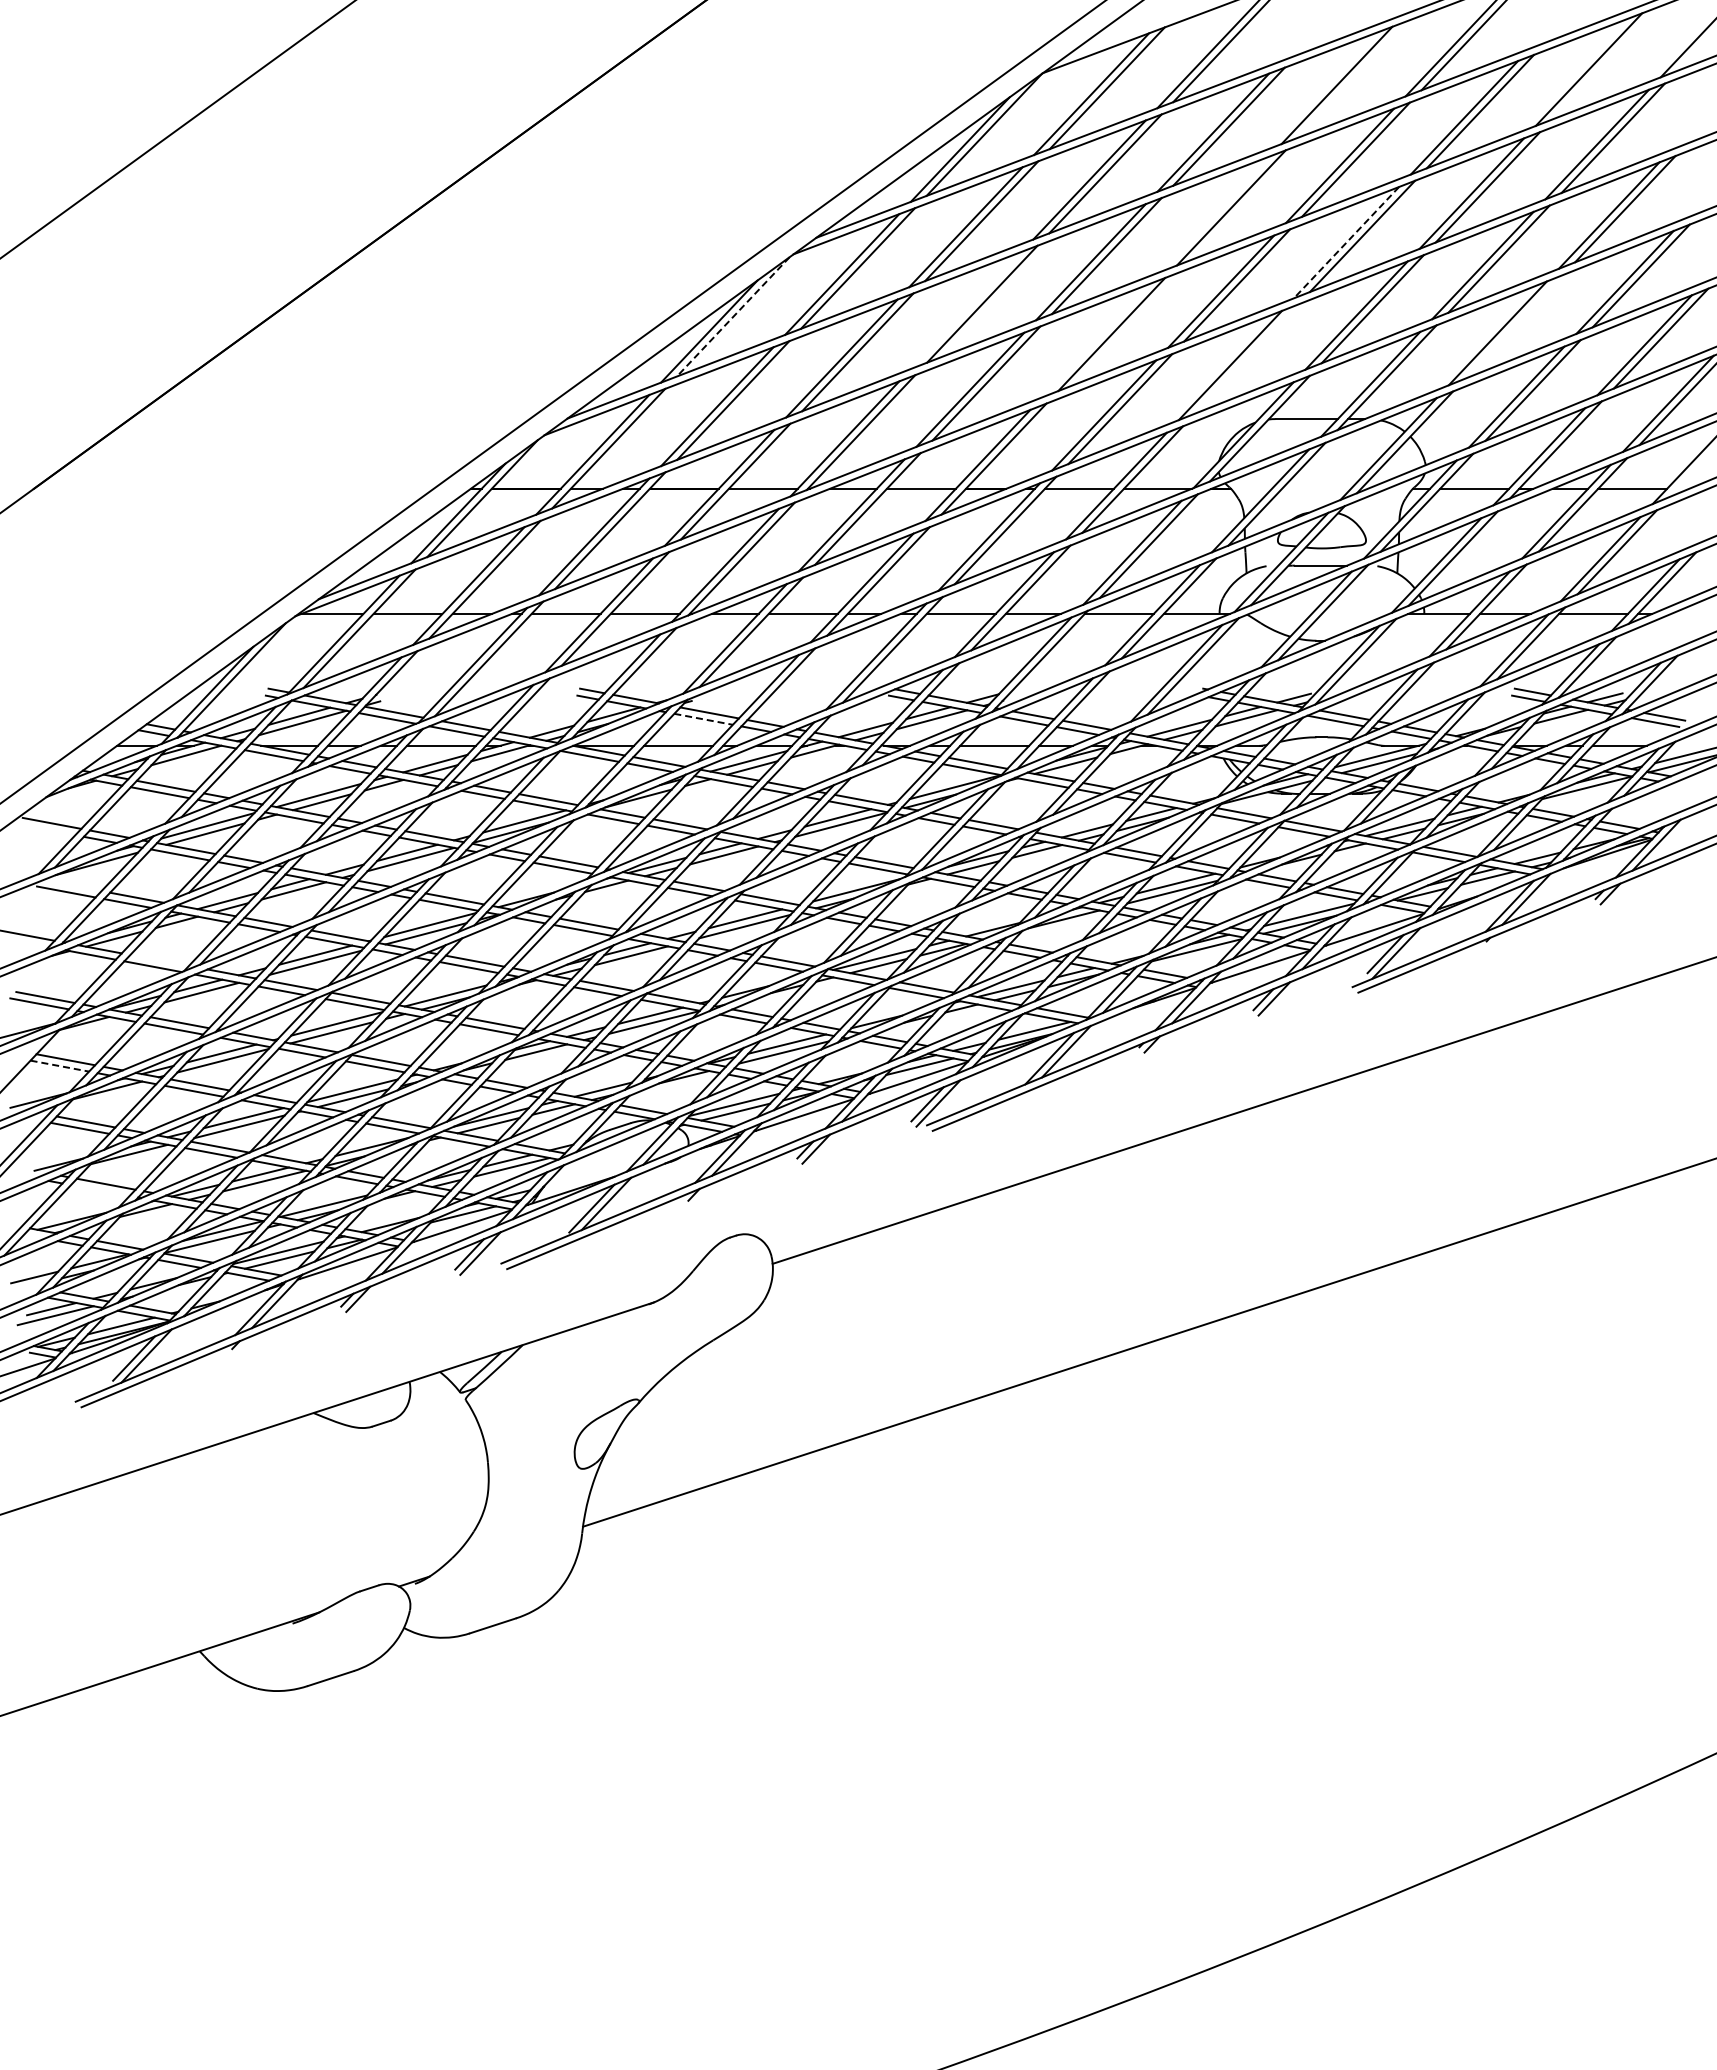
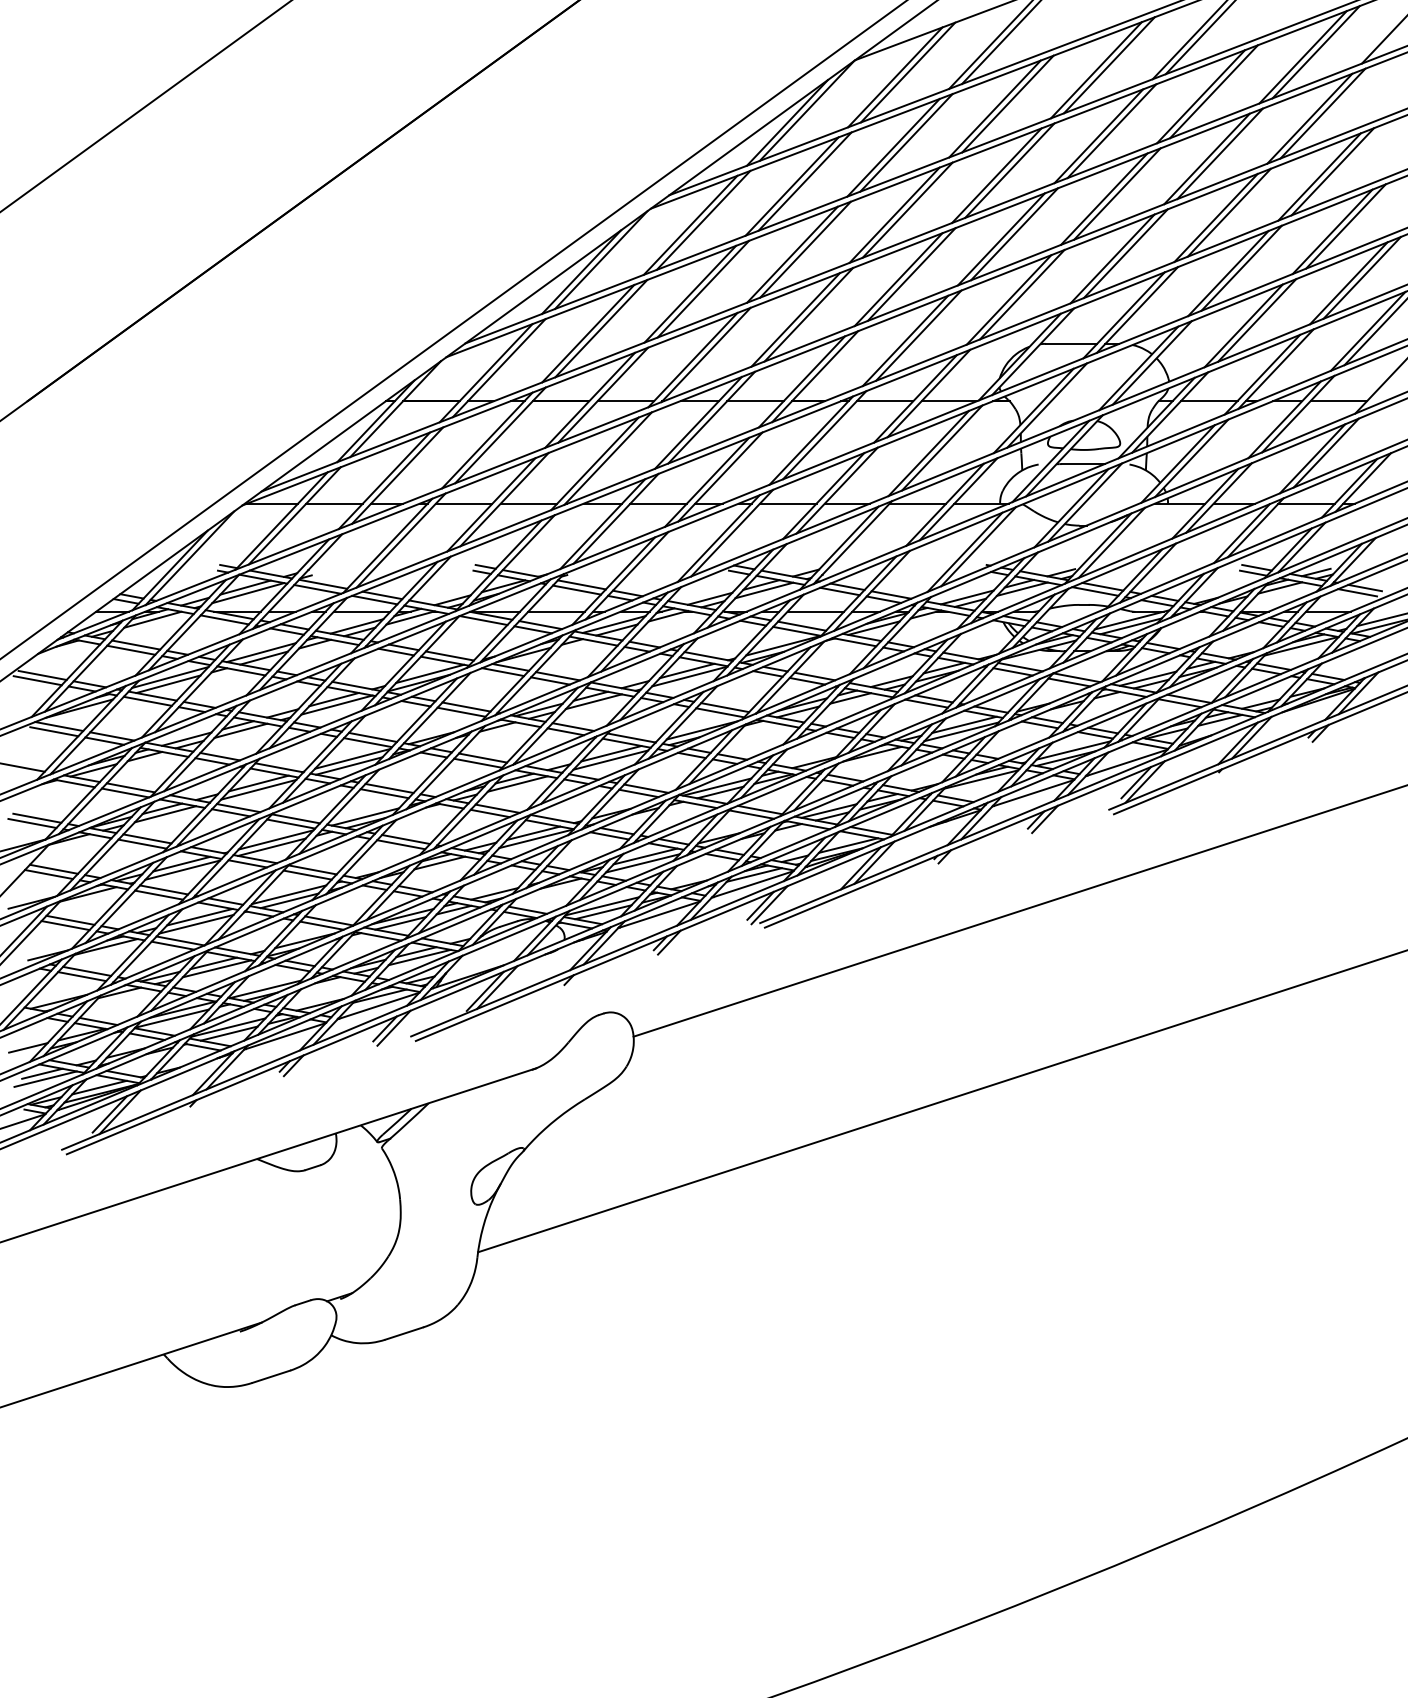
line: (1604, 63) -> (1315, 52), added
line: (1352, 78) -> (1109, 64), added
line: (1215, 213) -> (996, 175), added
line: (1346, 242) -> (1104, 199), dashed -> solid
line: (966, 309) -> (792, 254), added
line: (732, 317) -> (600, 260), dashed -> solid
line: (1514, 326) -> (1241, 267), added
line: (1095, 340) -> (898, 279), added
line: (1246, 358) -> (1022, 294), added
line: (703, 719) -> (576, 590), dashed -> solid
line: (45, 829) -> (37, 680), added
line: (72, 885) -> (59, 726), added
line: (159, 959) -> (130, 787), added
line: (59, 1066) -> (48, 874), dashed -> solid
line: (100, 1190) -> (82, 976), added

